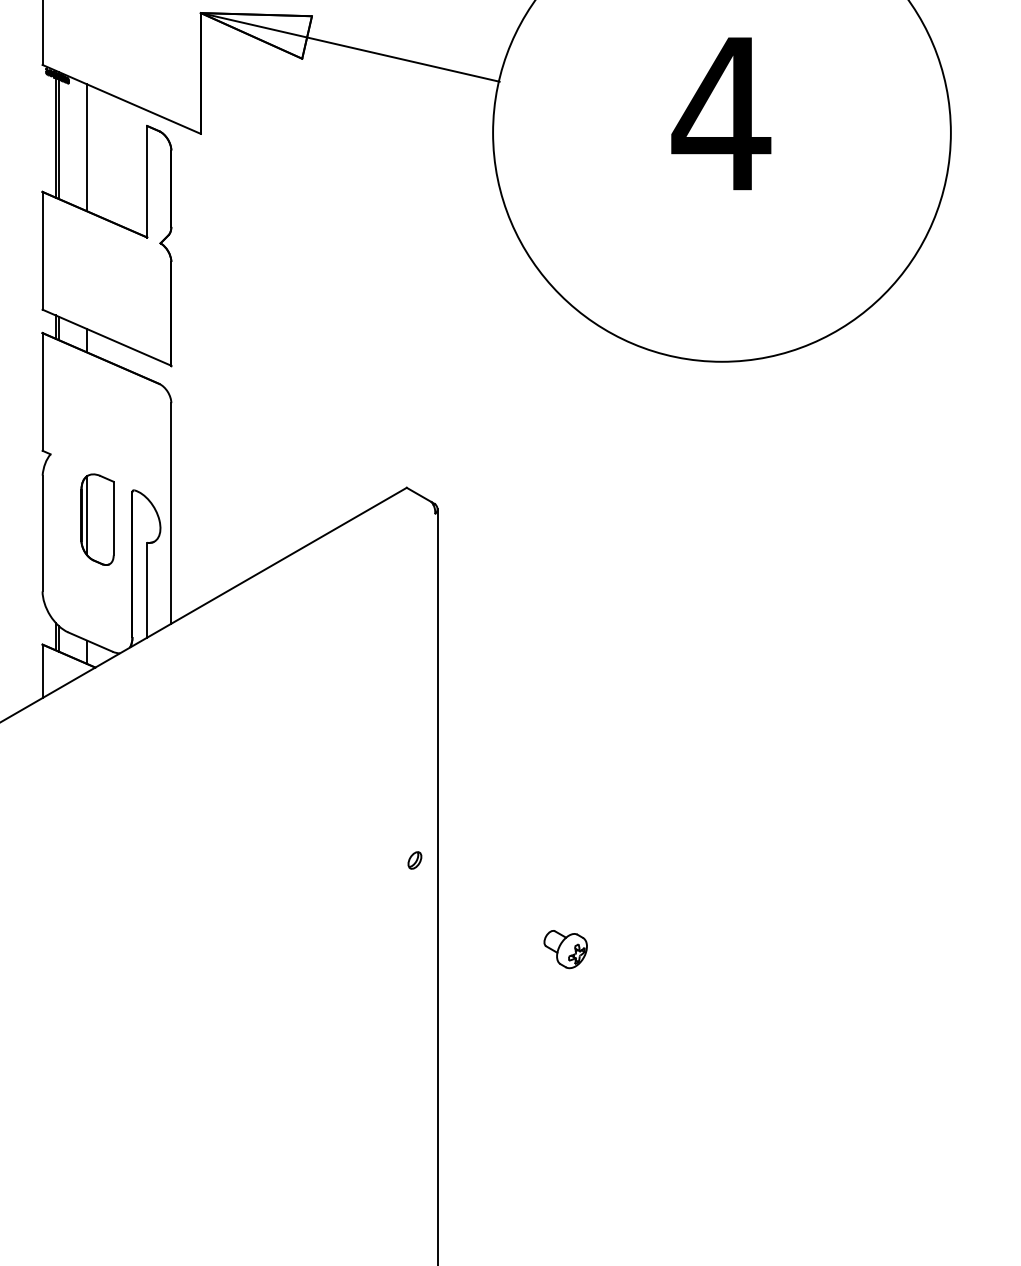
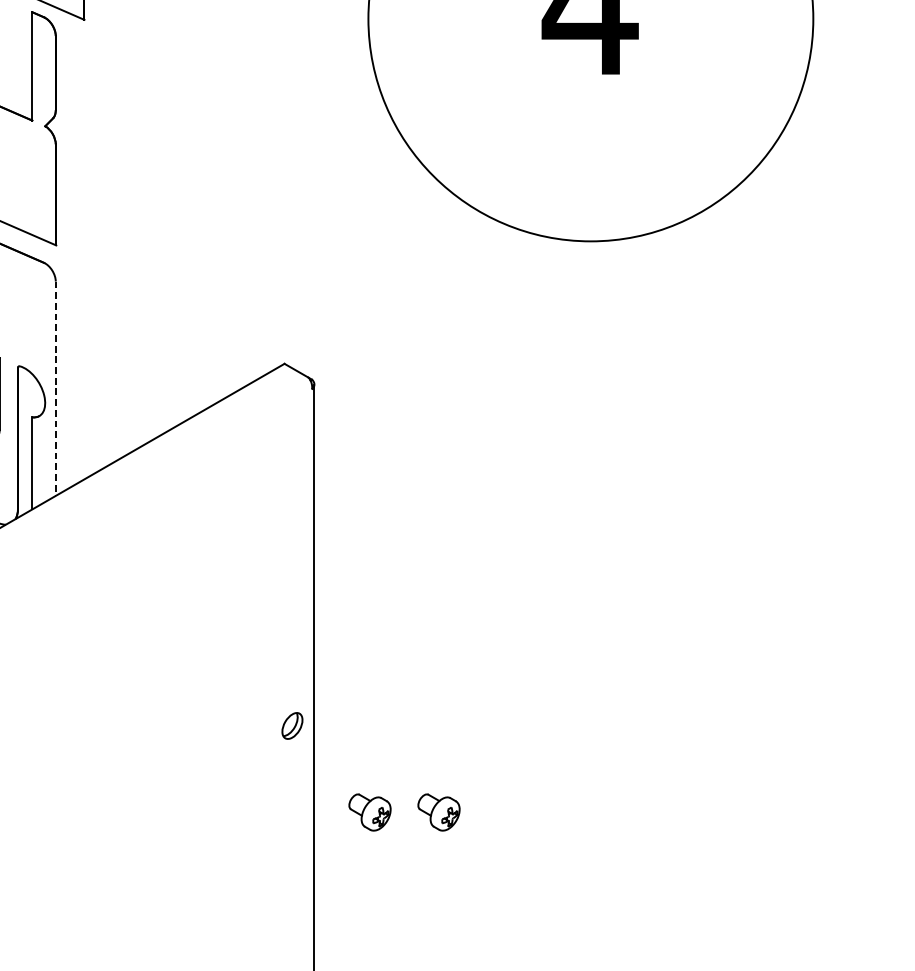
line: (171, 513) -> (55, 388), solid -> dashed
part: (414, 860) -> (292, 726), size x1.6
part: (494, 949) -> (369, 812), added

